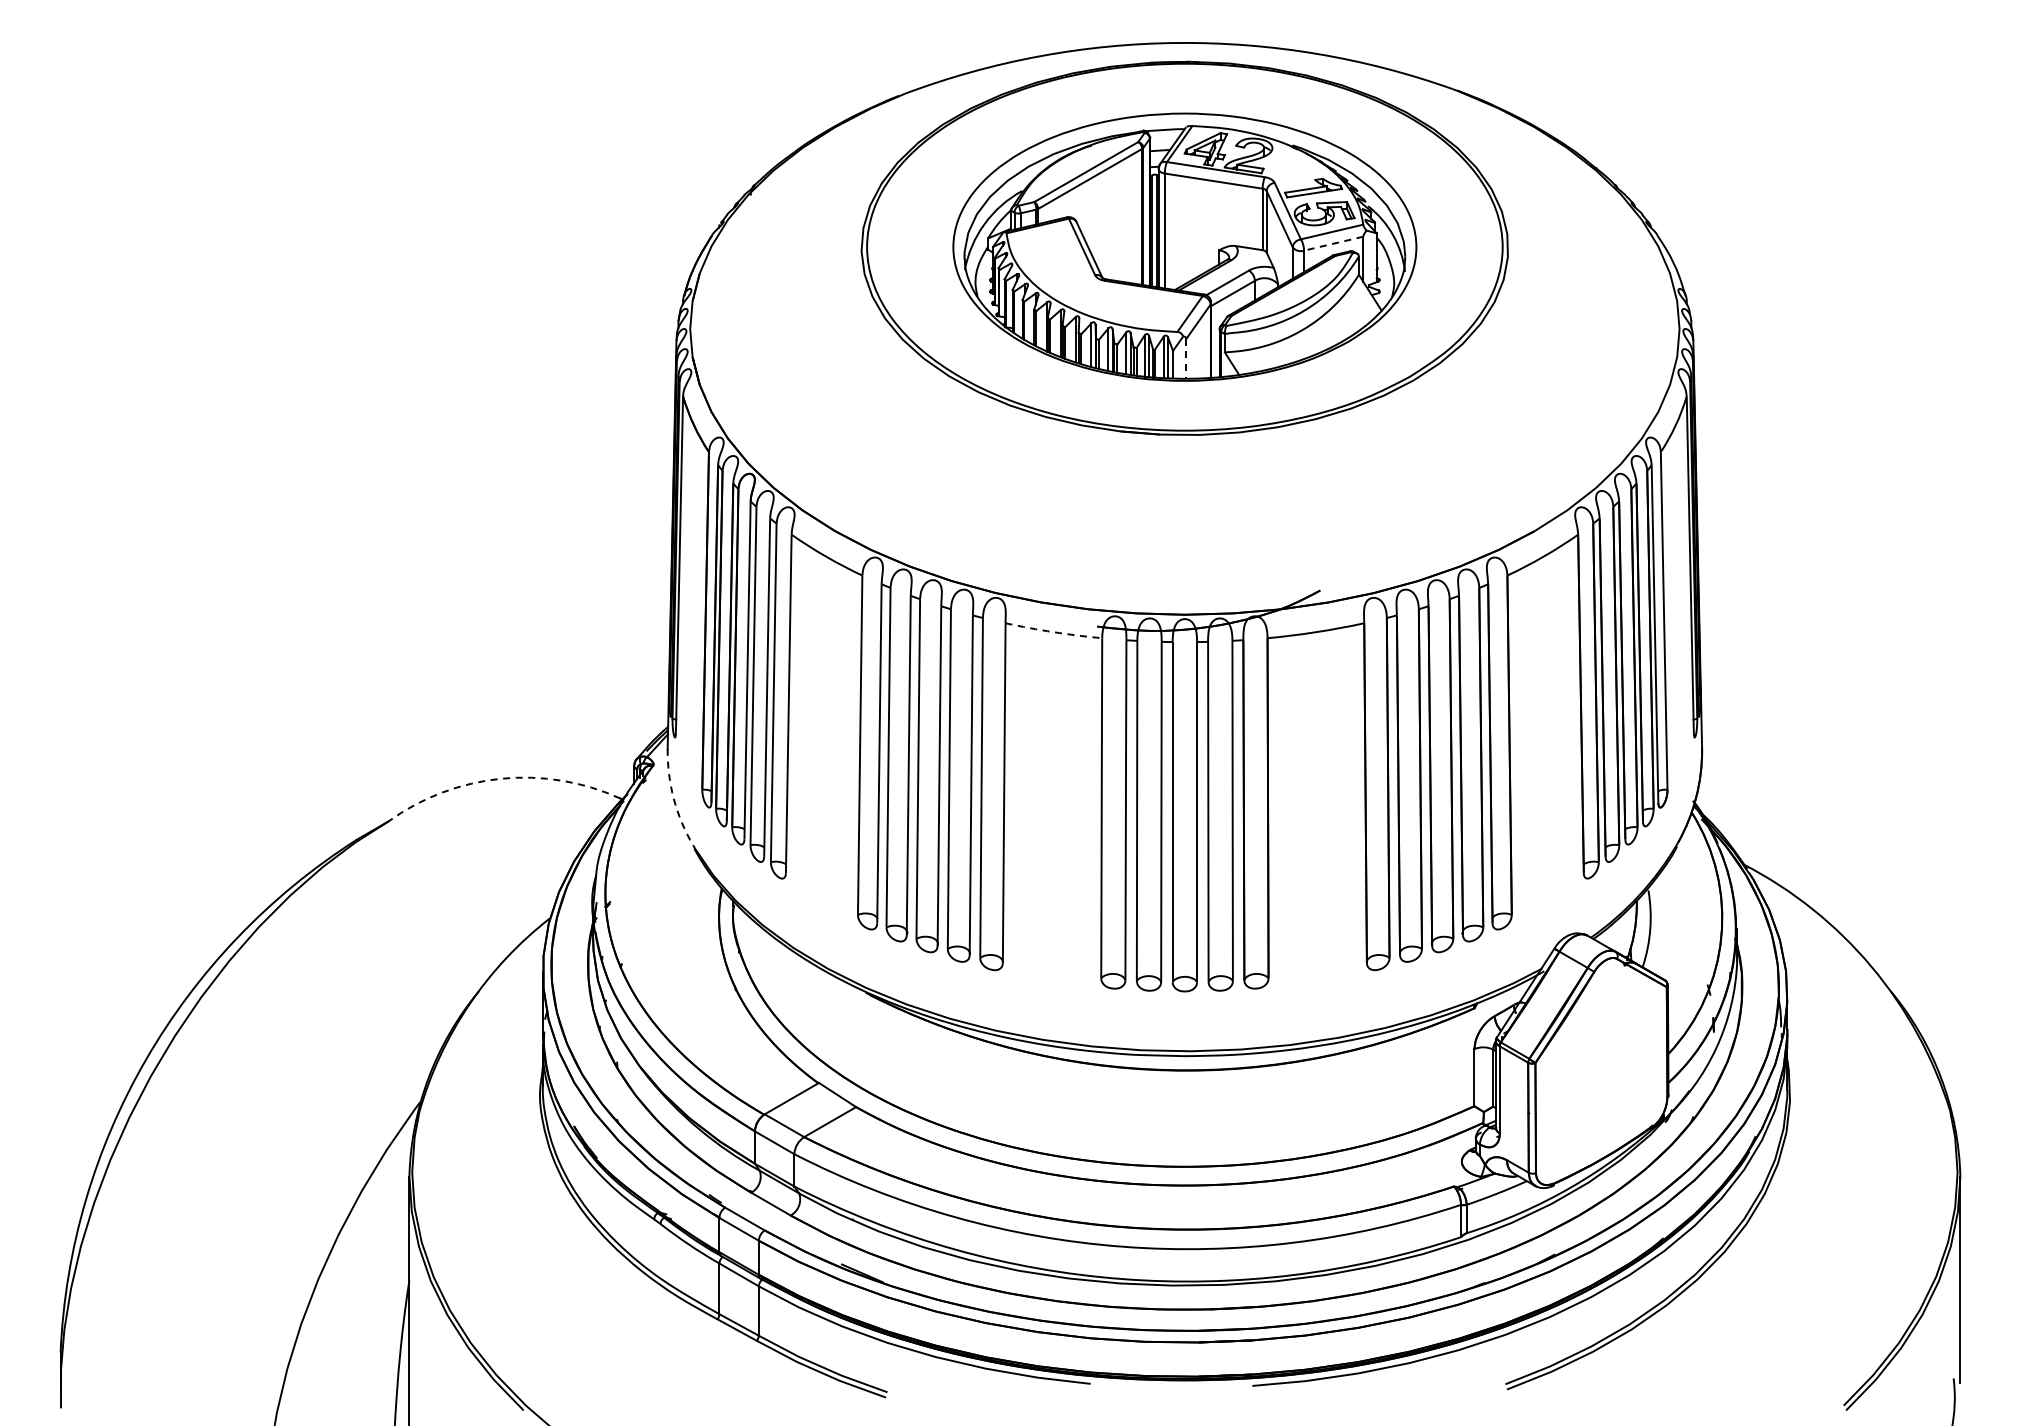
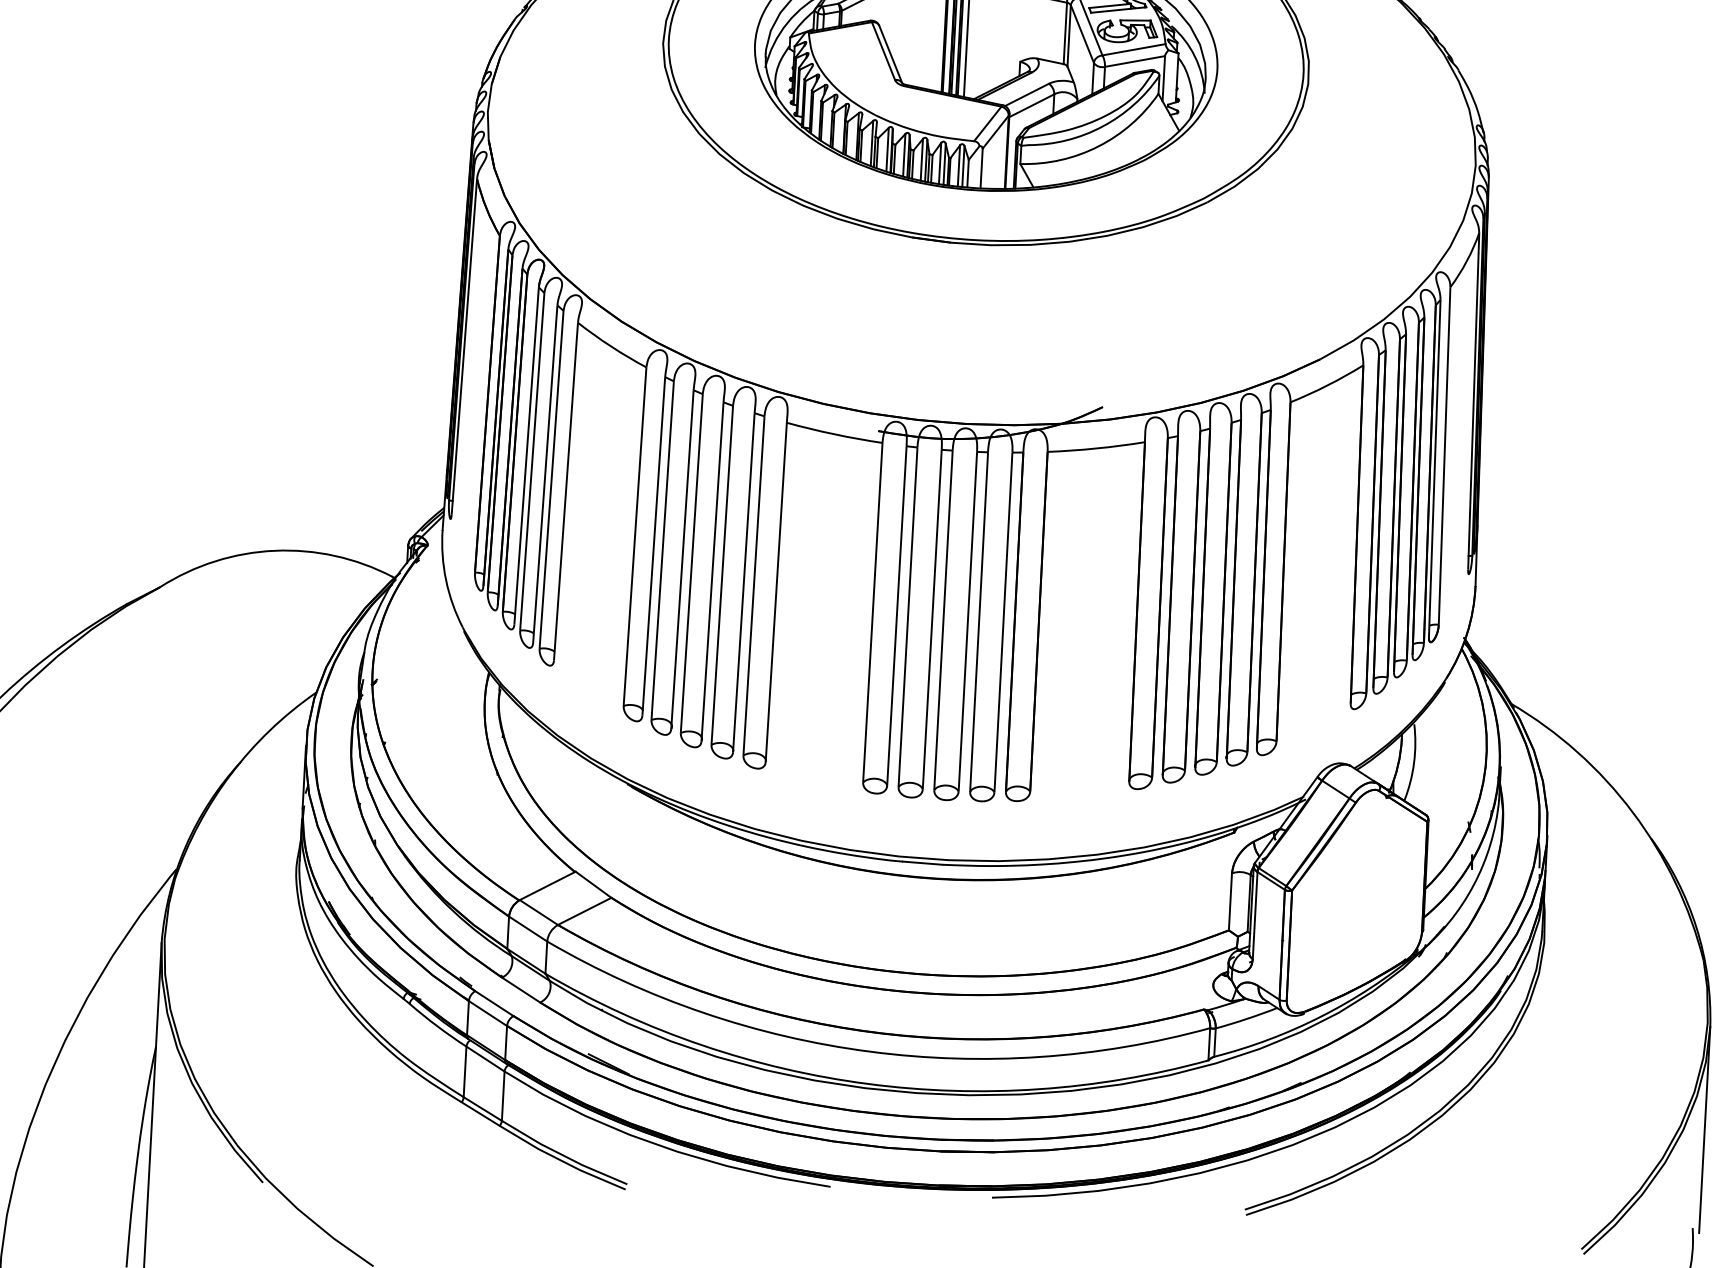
line: (1333, 243) -> (1134, 61), dashed -> solid
line: (1186, 358) -> (981, 168), dashed -> solid
arc: (1053, 632) -> (834, 434), dashed -> solid
arc: (501, 778) -> (275, 550), dashed -> solid
arc: (673, 798) -> (445, 579), dashed -> solid

